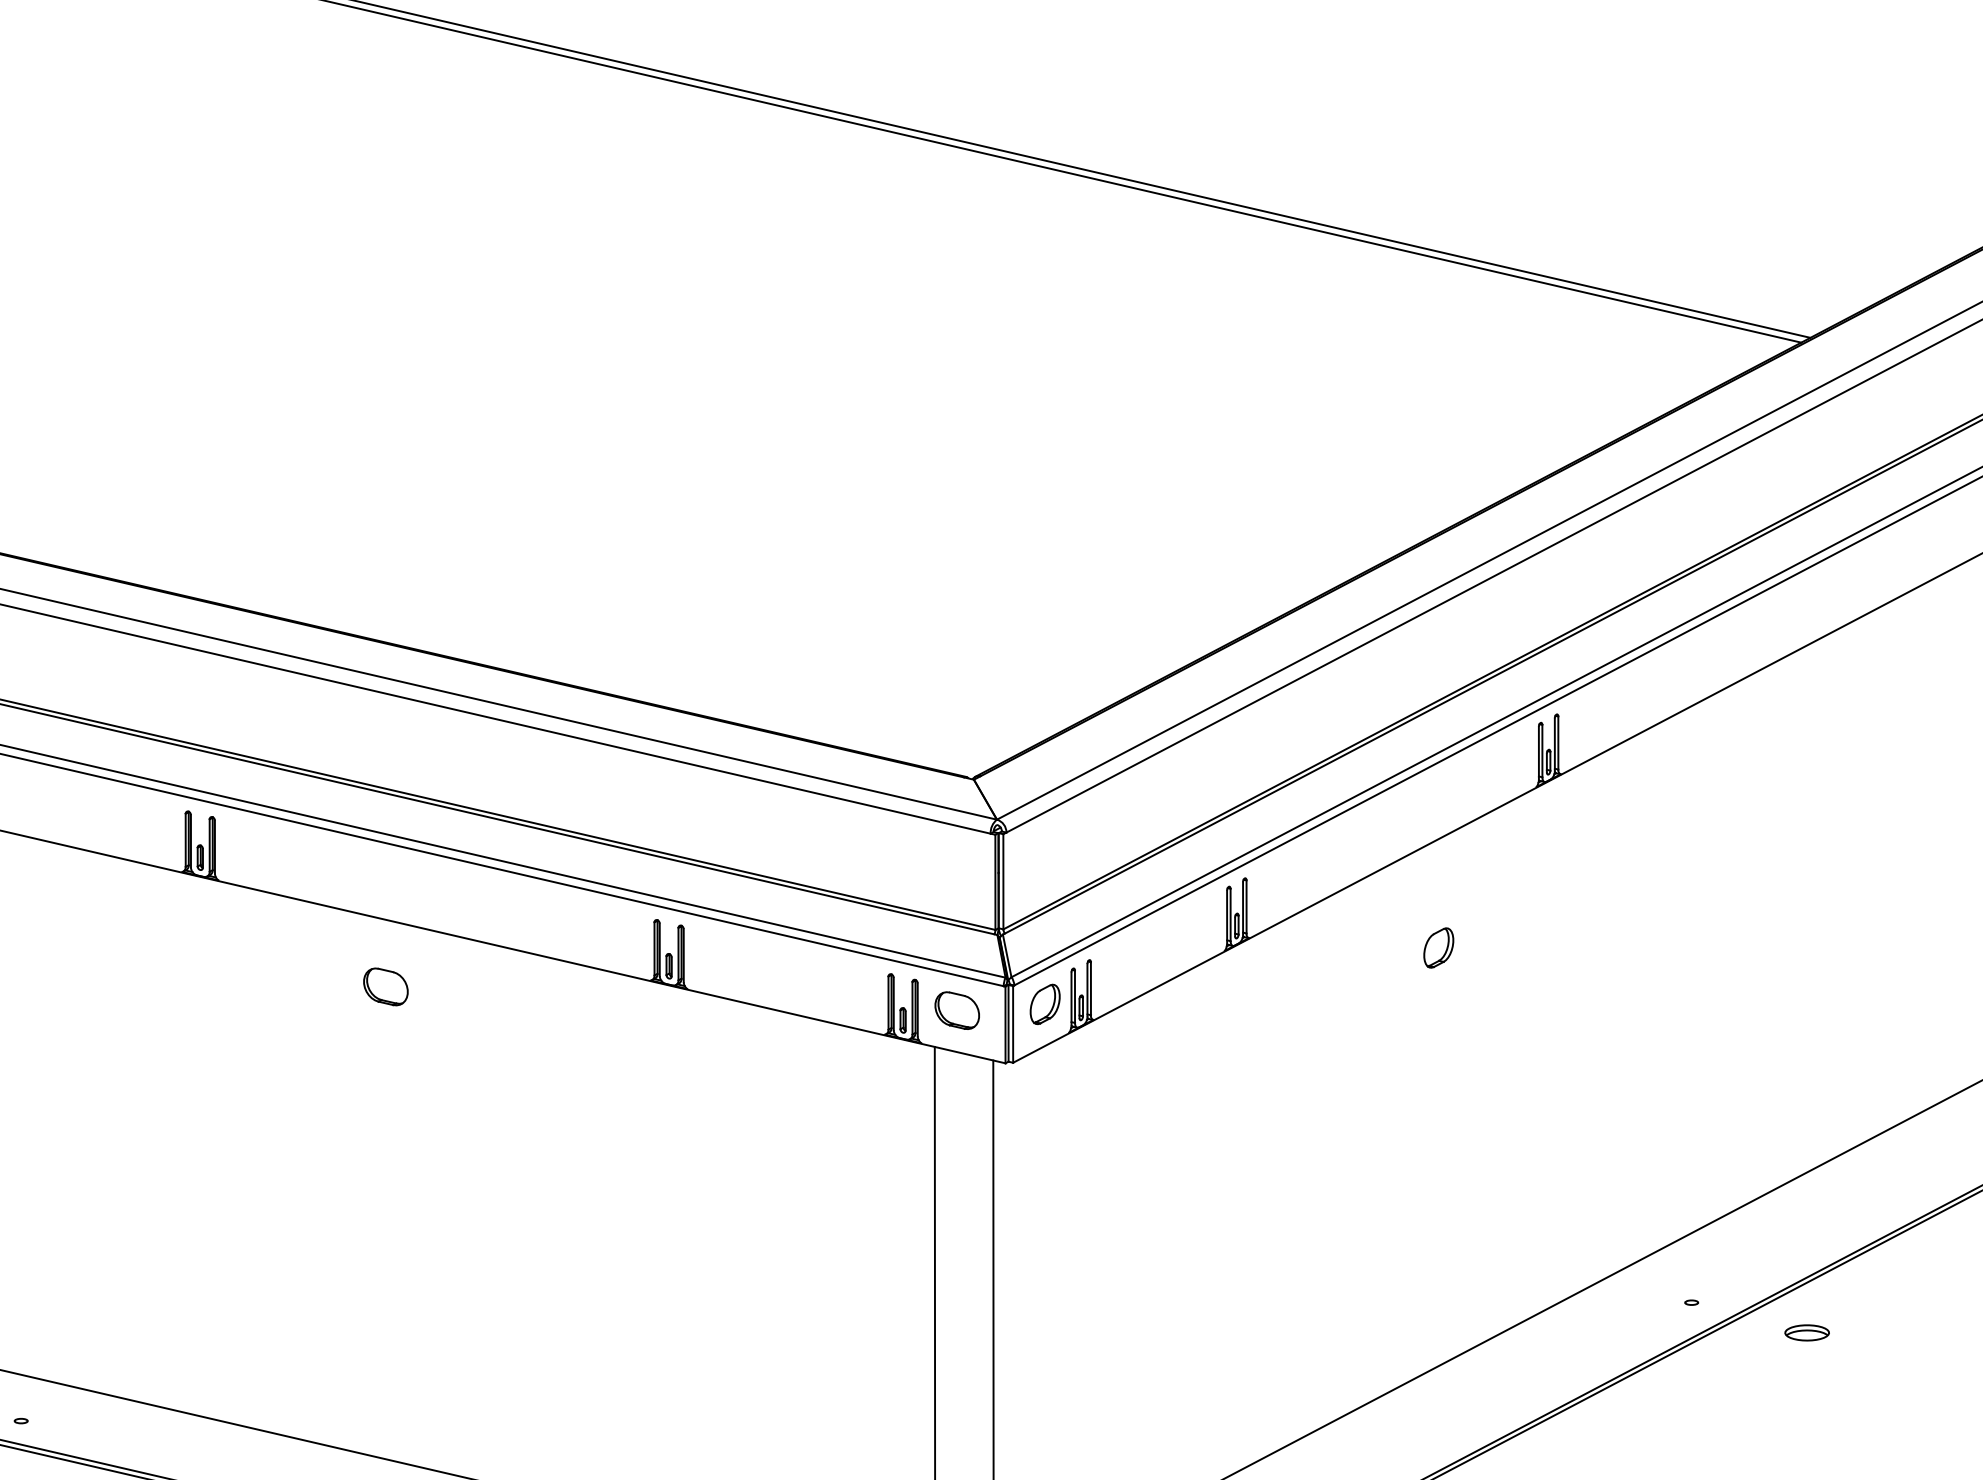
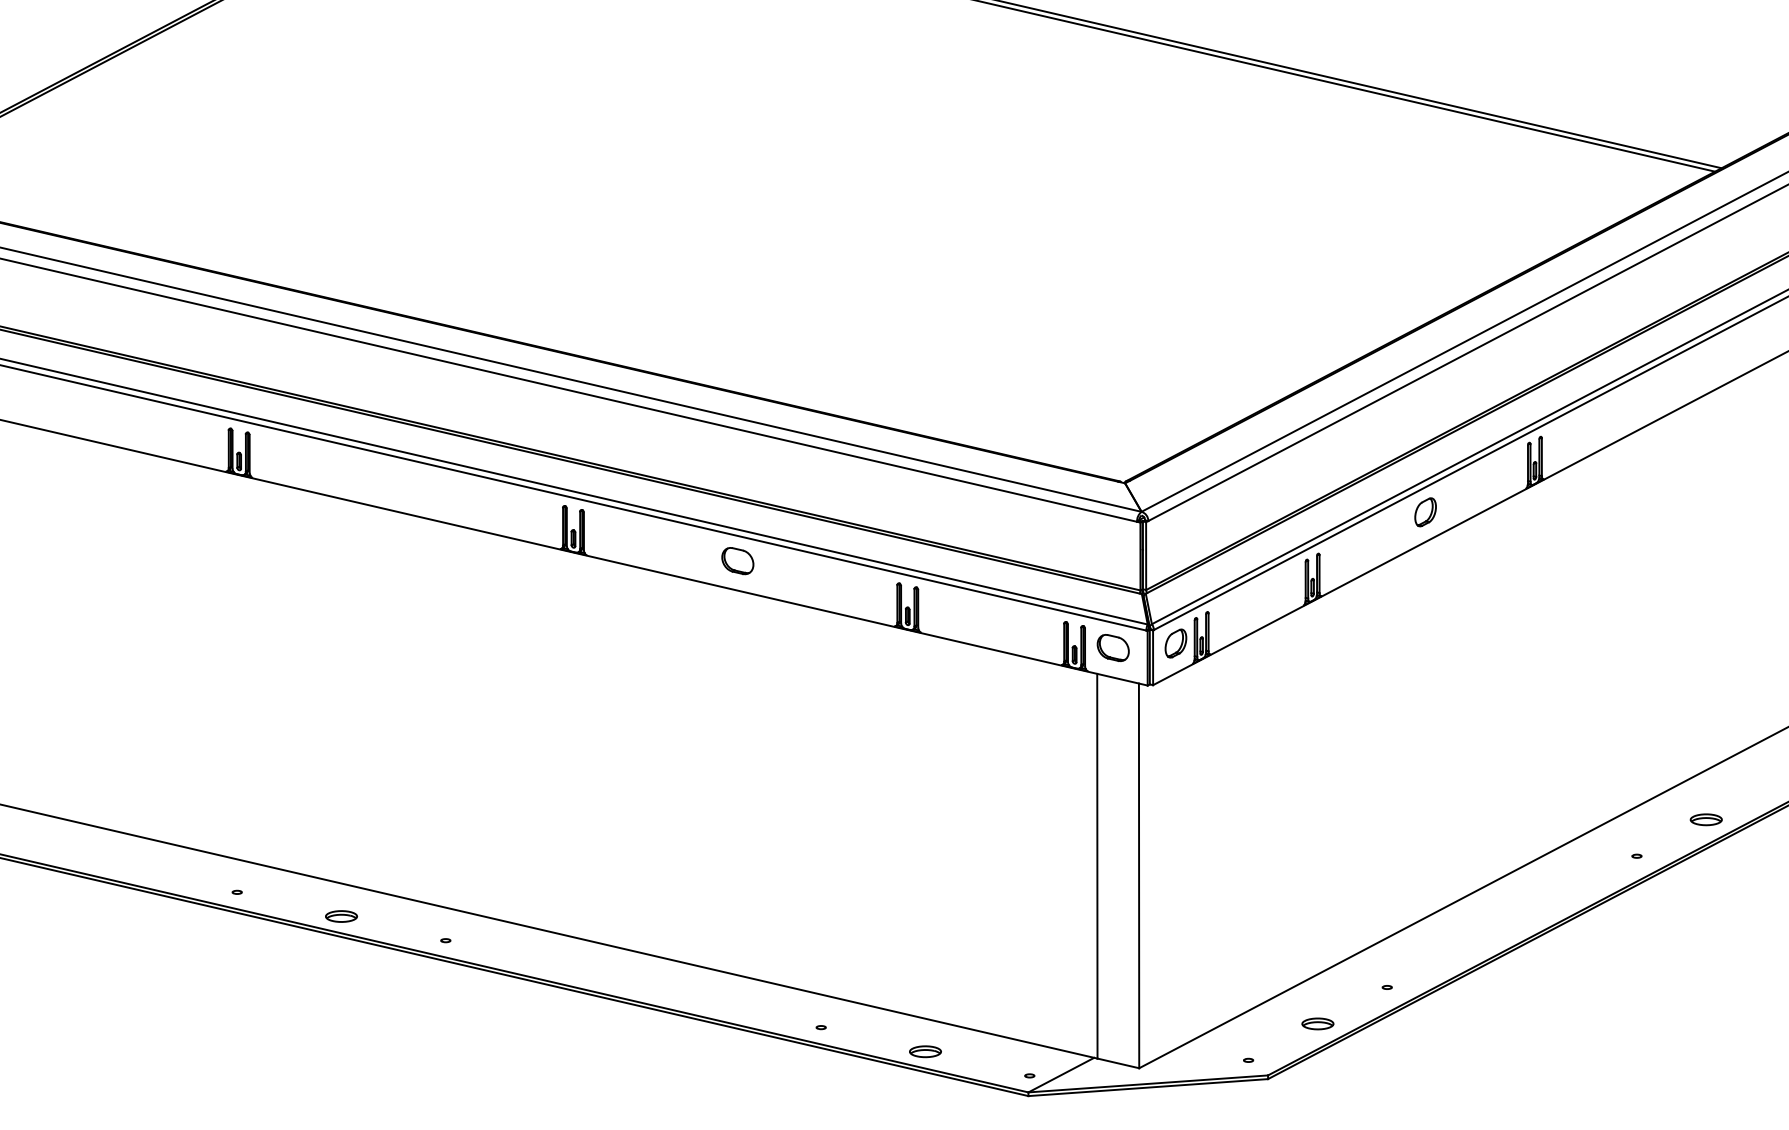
part: (1438, 948) -> (1425, 512), moved
part: (385, 987) -> (737, 561), moved
part: (1806, 1332) -> (1705, 819), moved

